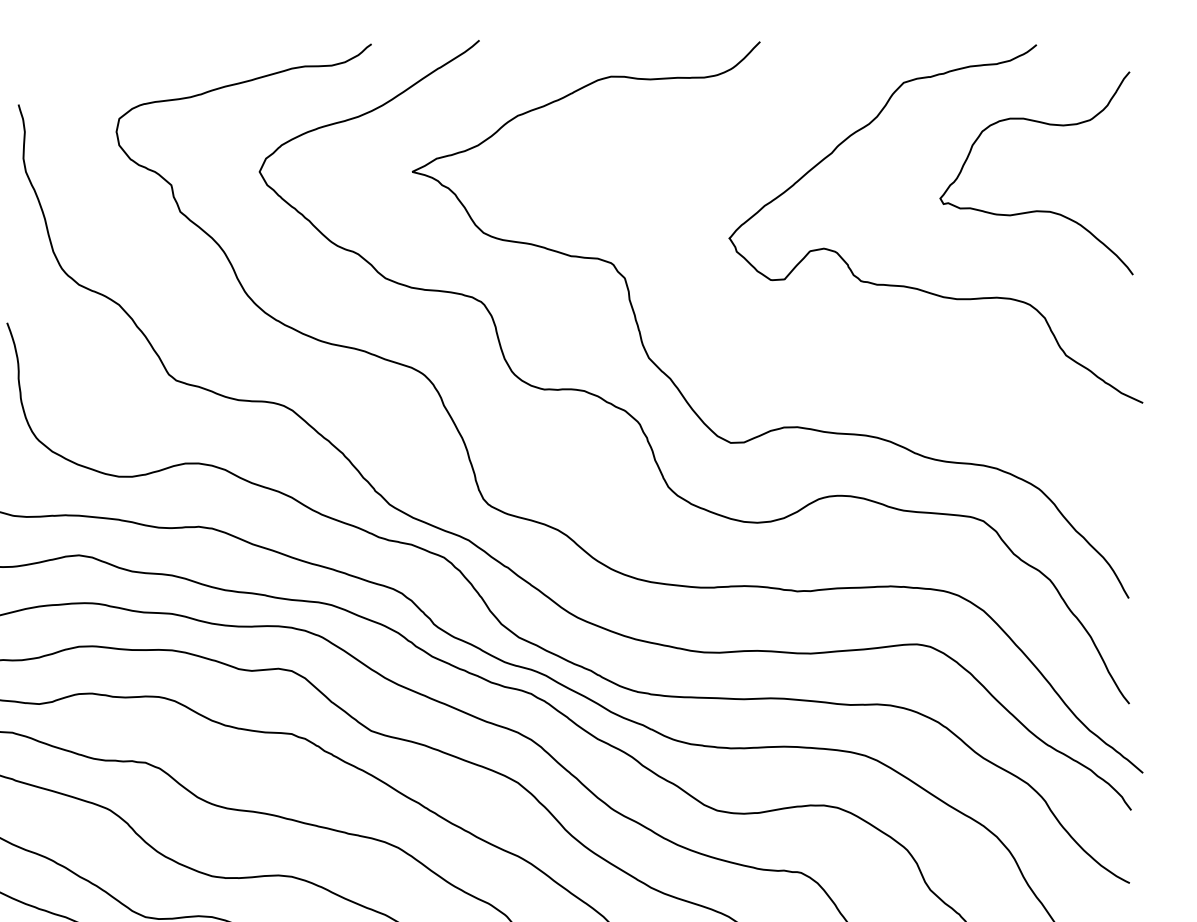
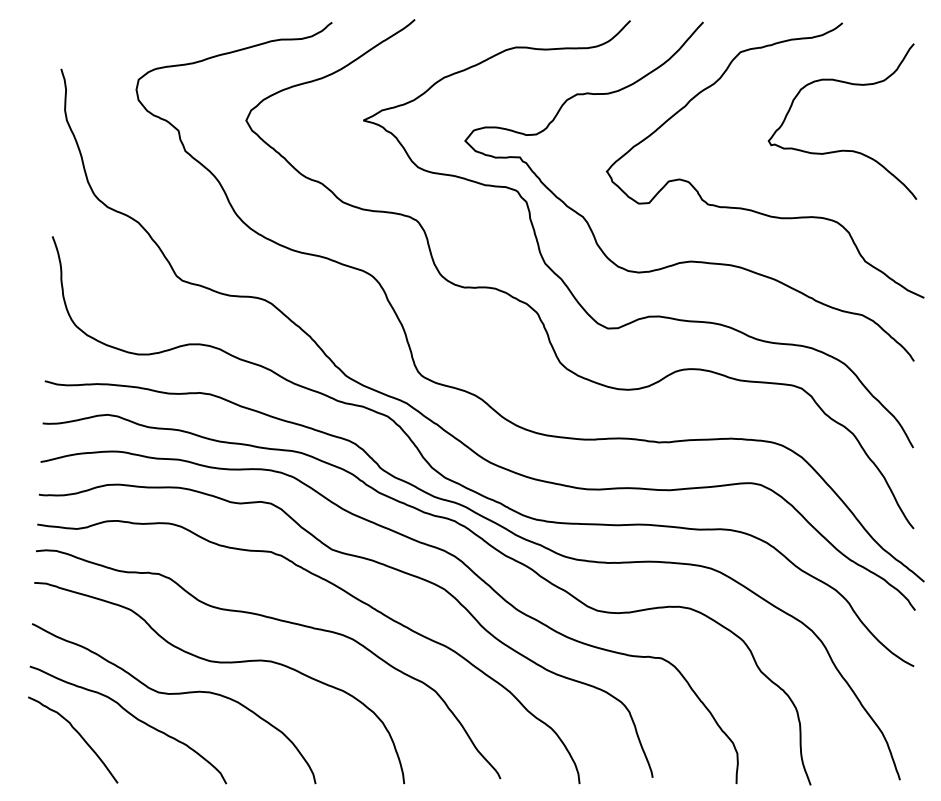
curve: (837, 354) -> (689, 260), added

